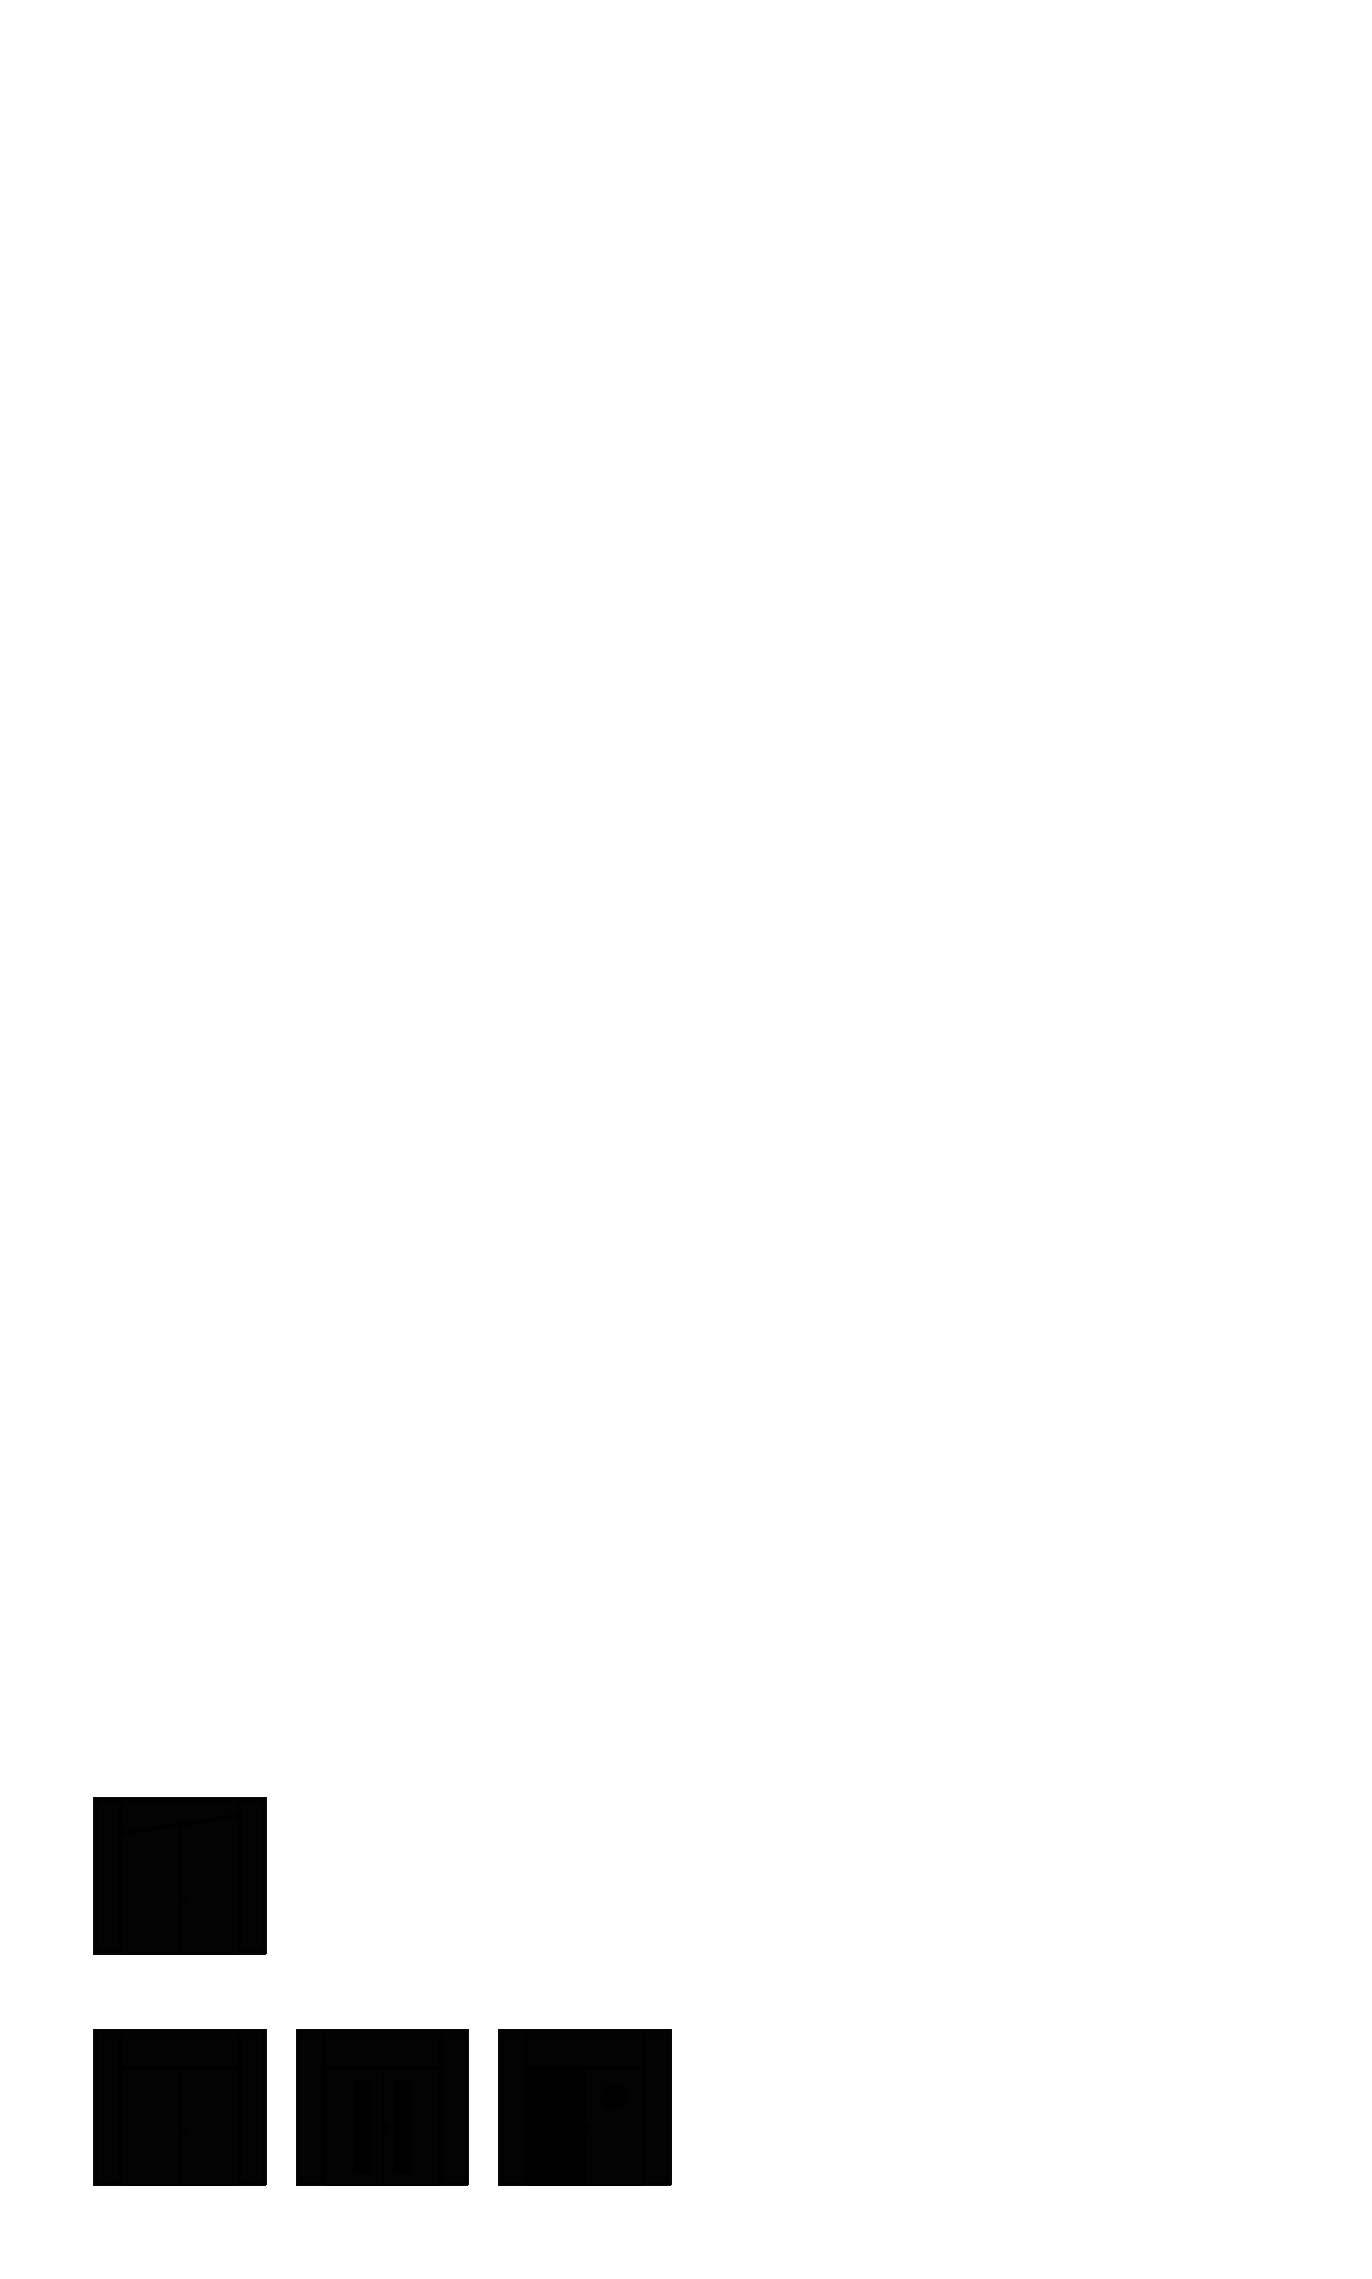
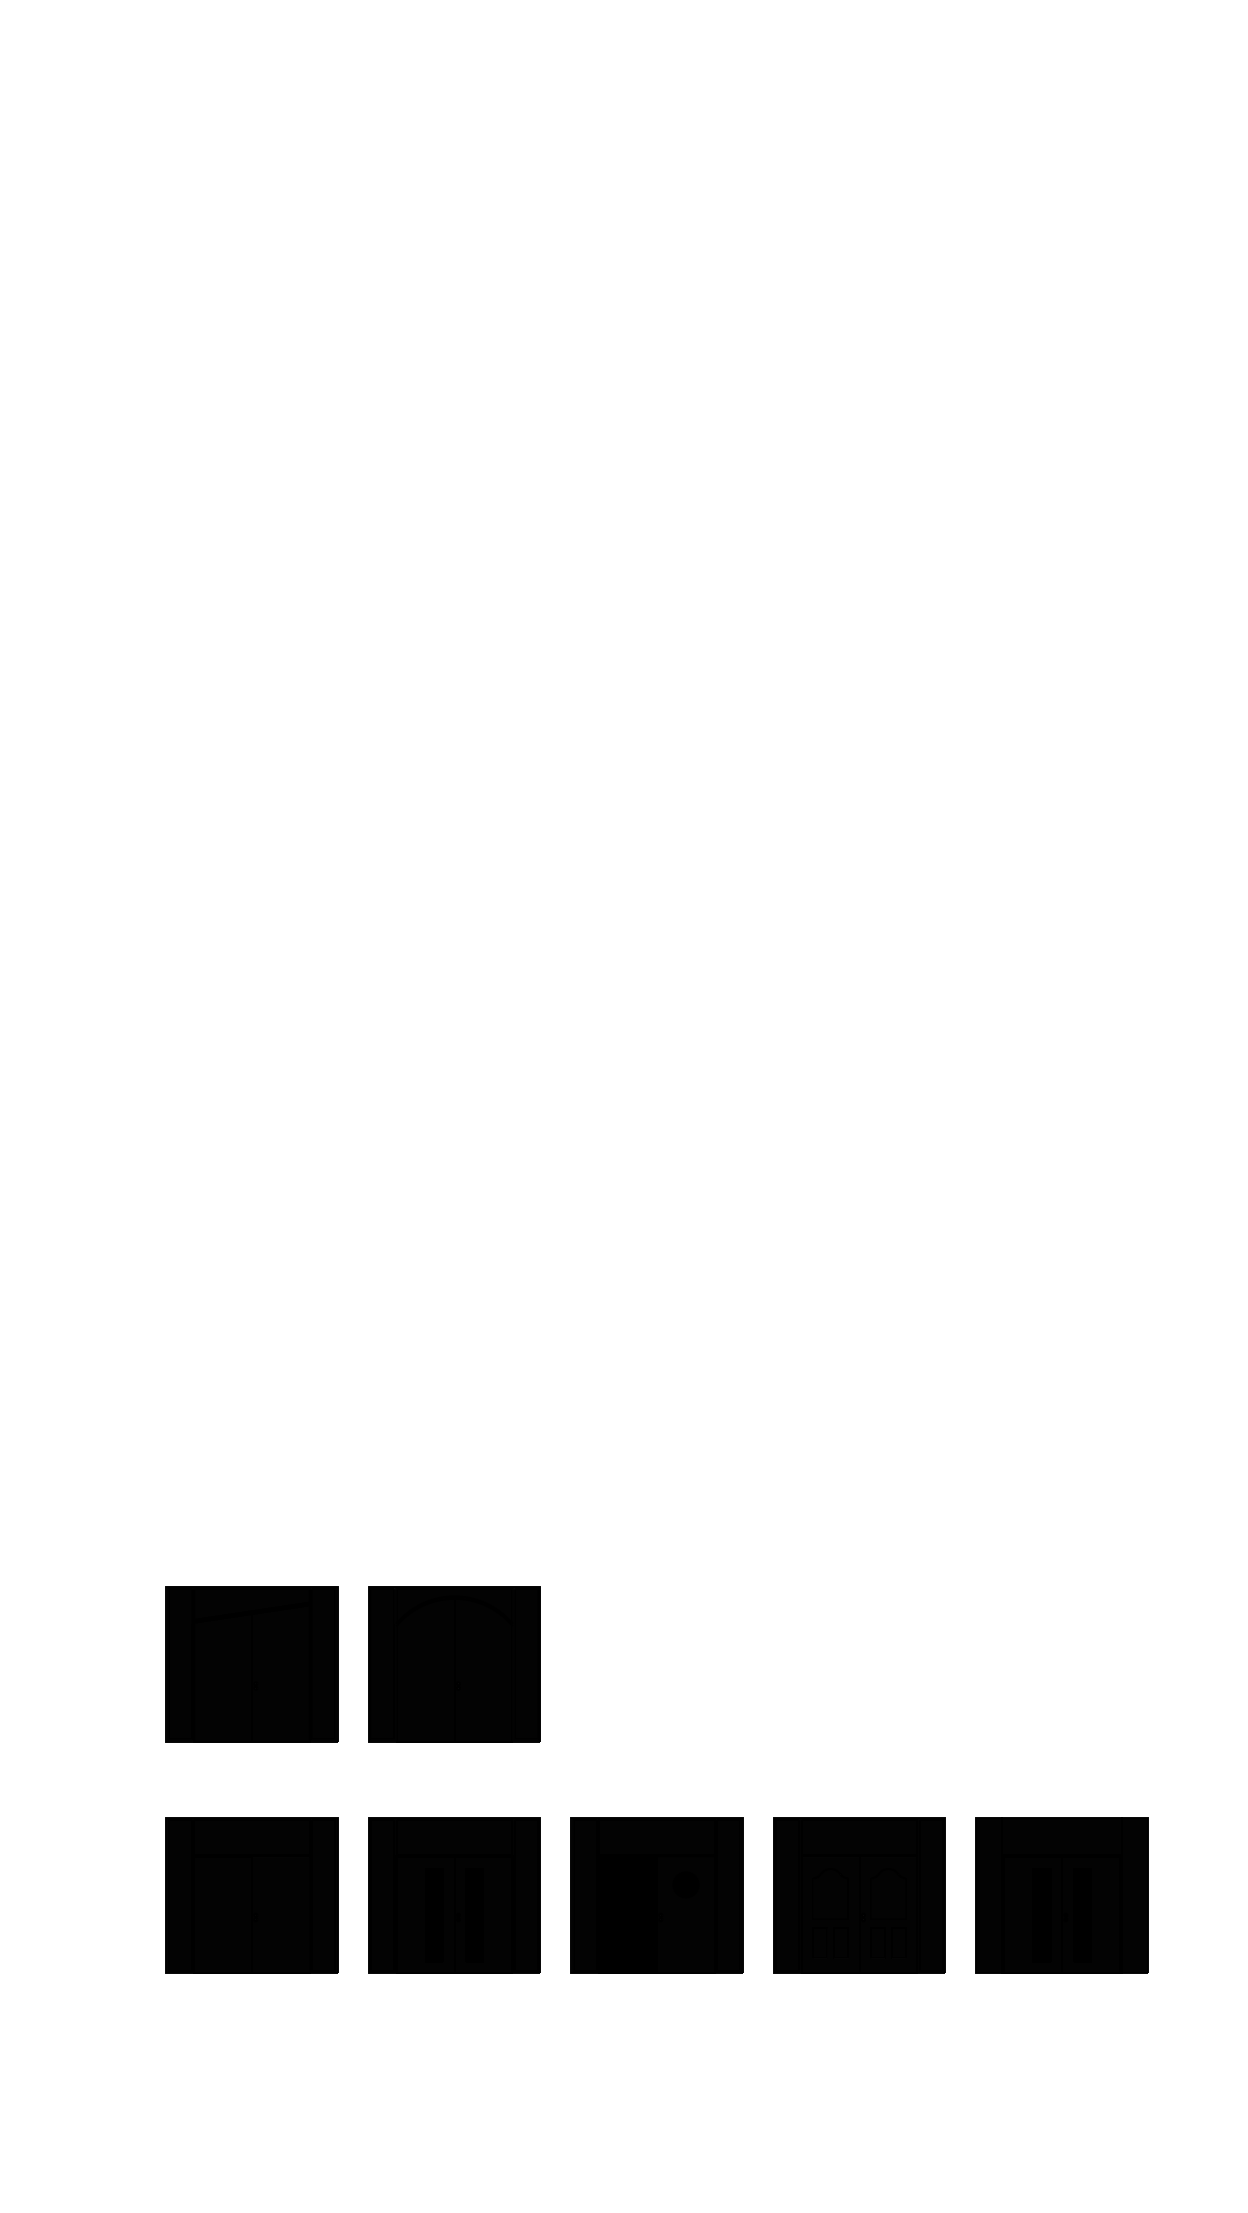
part: (382, 1875) -> (454, 1663), added
part: (787, 2107) -> (859, 1895), added
part: (989, 2107) -> (1061, 1895), added

